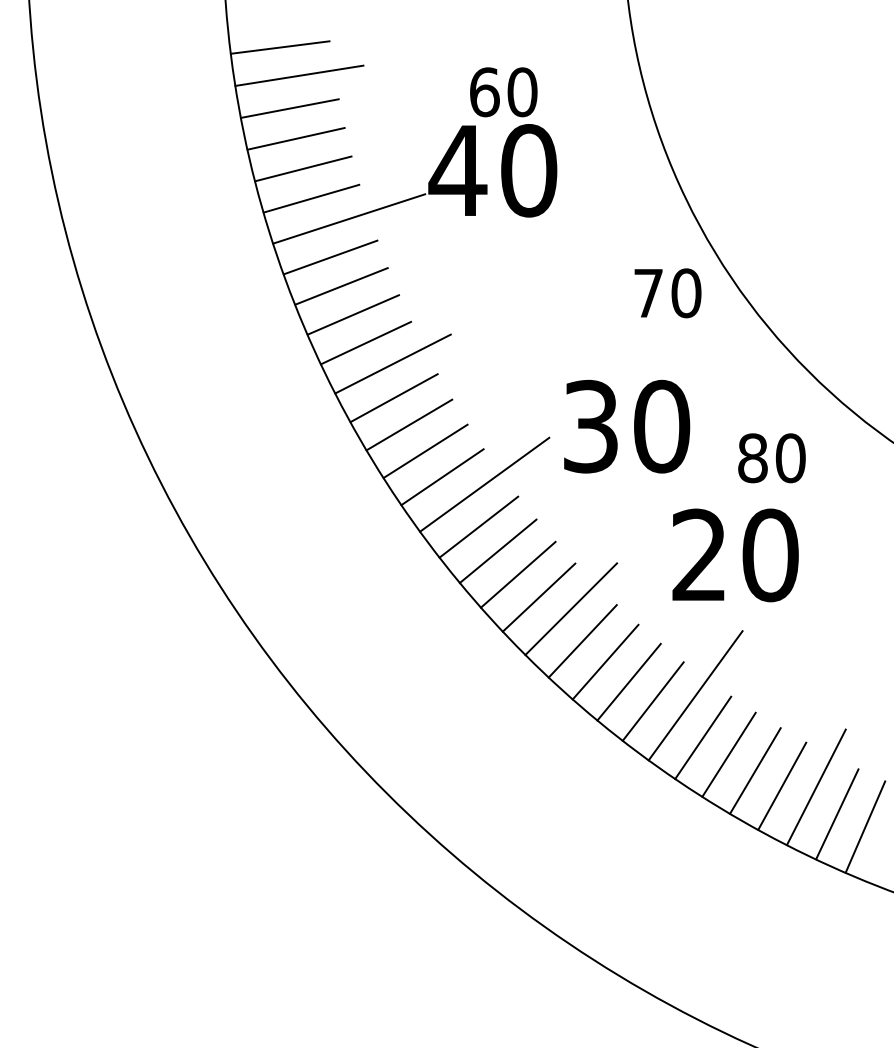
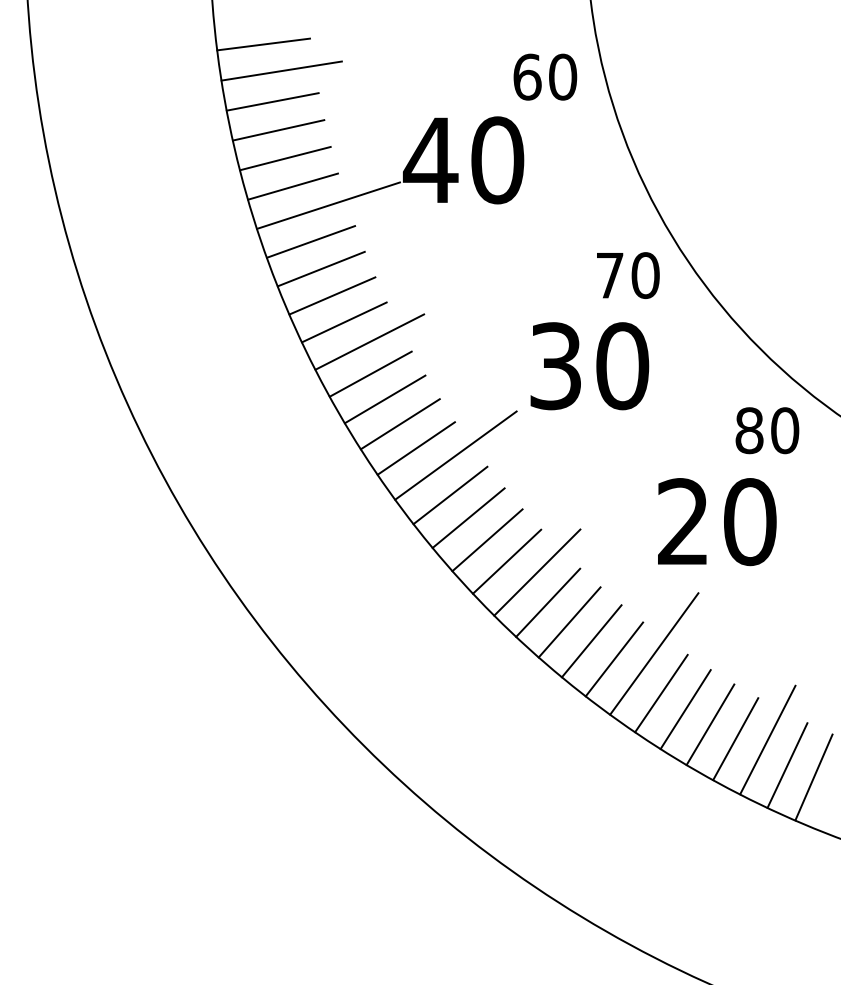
text: (503, 92) -> (545, 77), moved
text: (627, 426) -> (590, 366), moved
text: (771, 458) -> (767, 430), moved
text: (735, 555) -> (717, 522), moved

